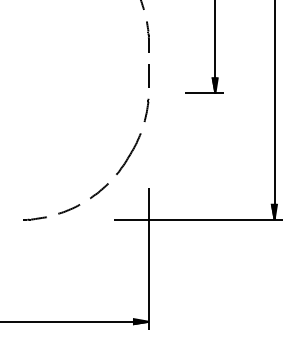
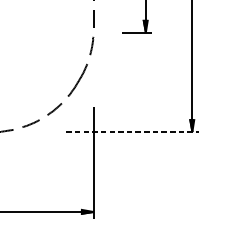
line: (198, 219) -> (132, 131), solid -> dashed

